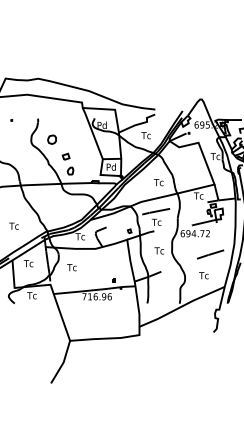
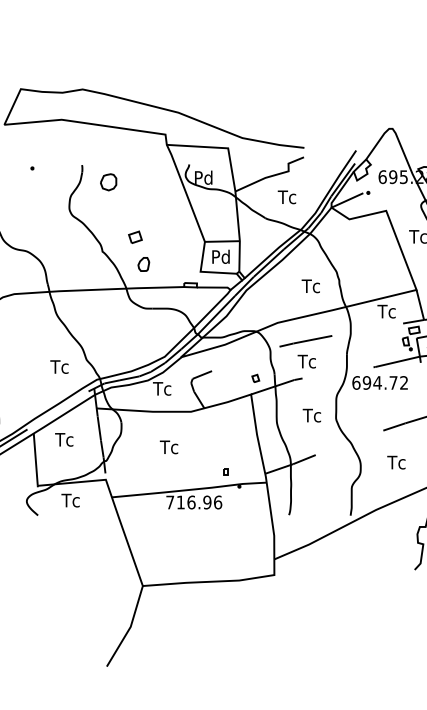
part: (51, 139) -> (107, 181), moved
text: (13, 225) -> (58, 365), moved
text: (71, 267) -> (168, 447), moved

